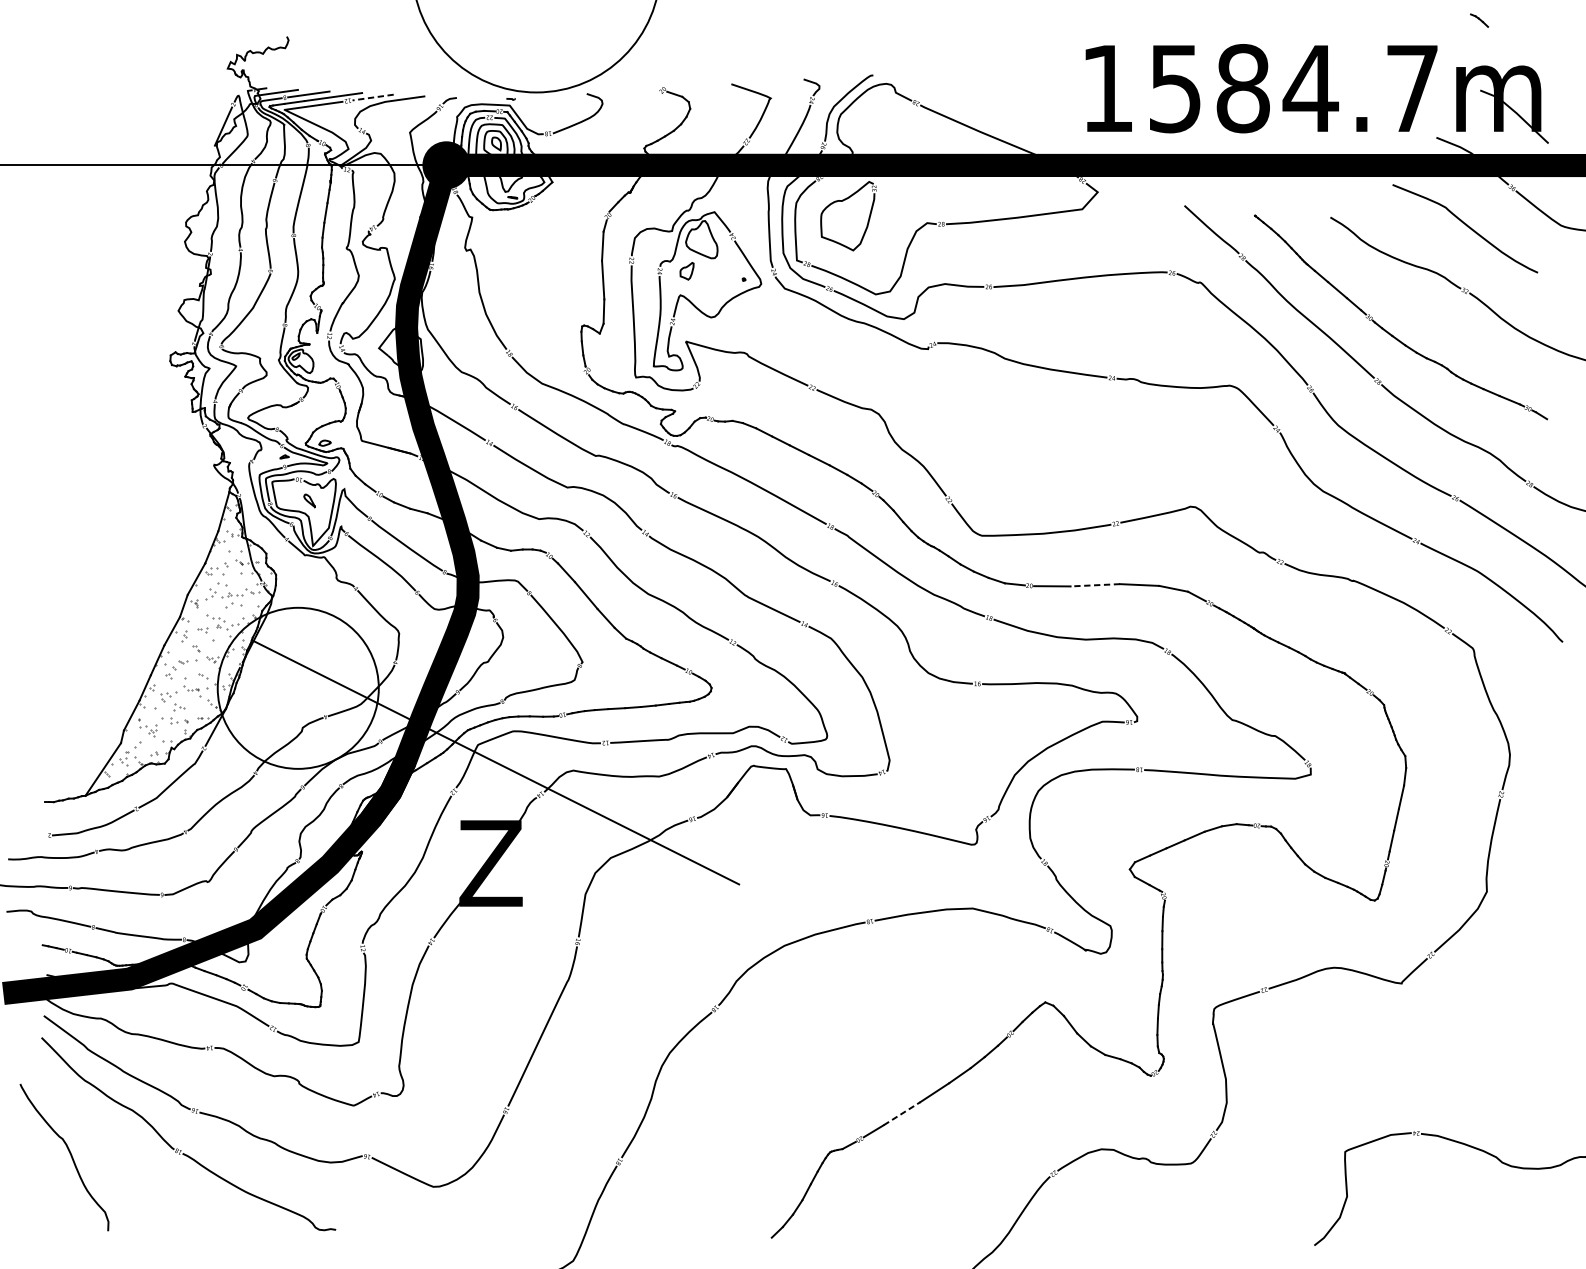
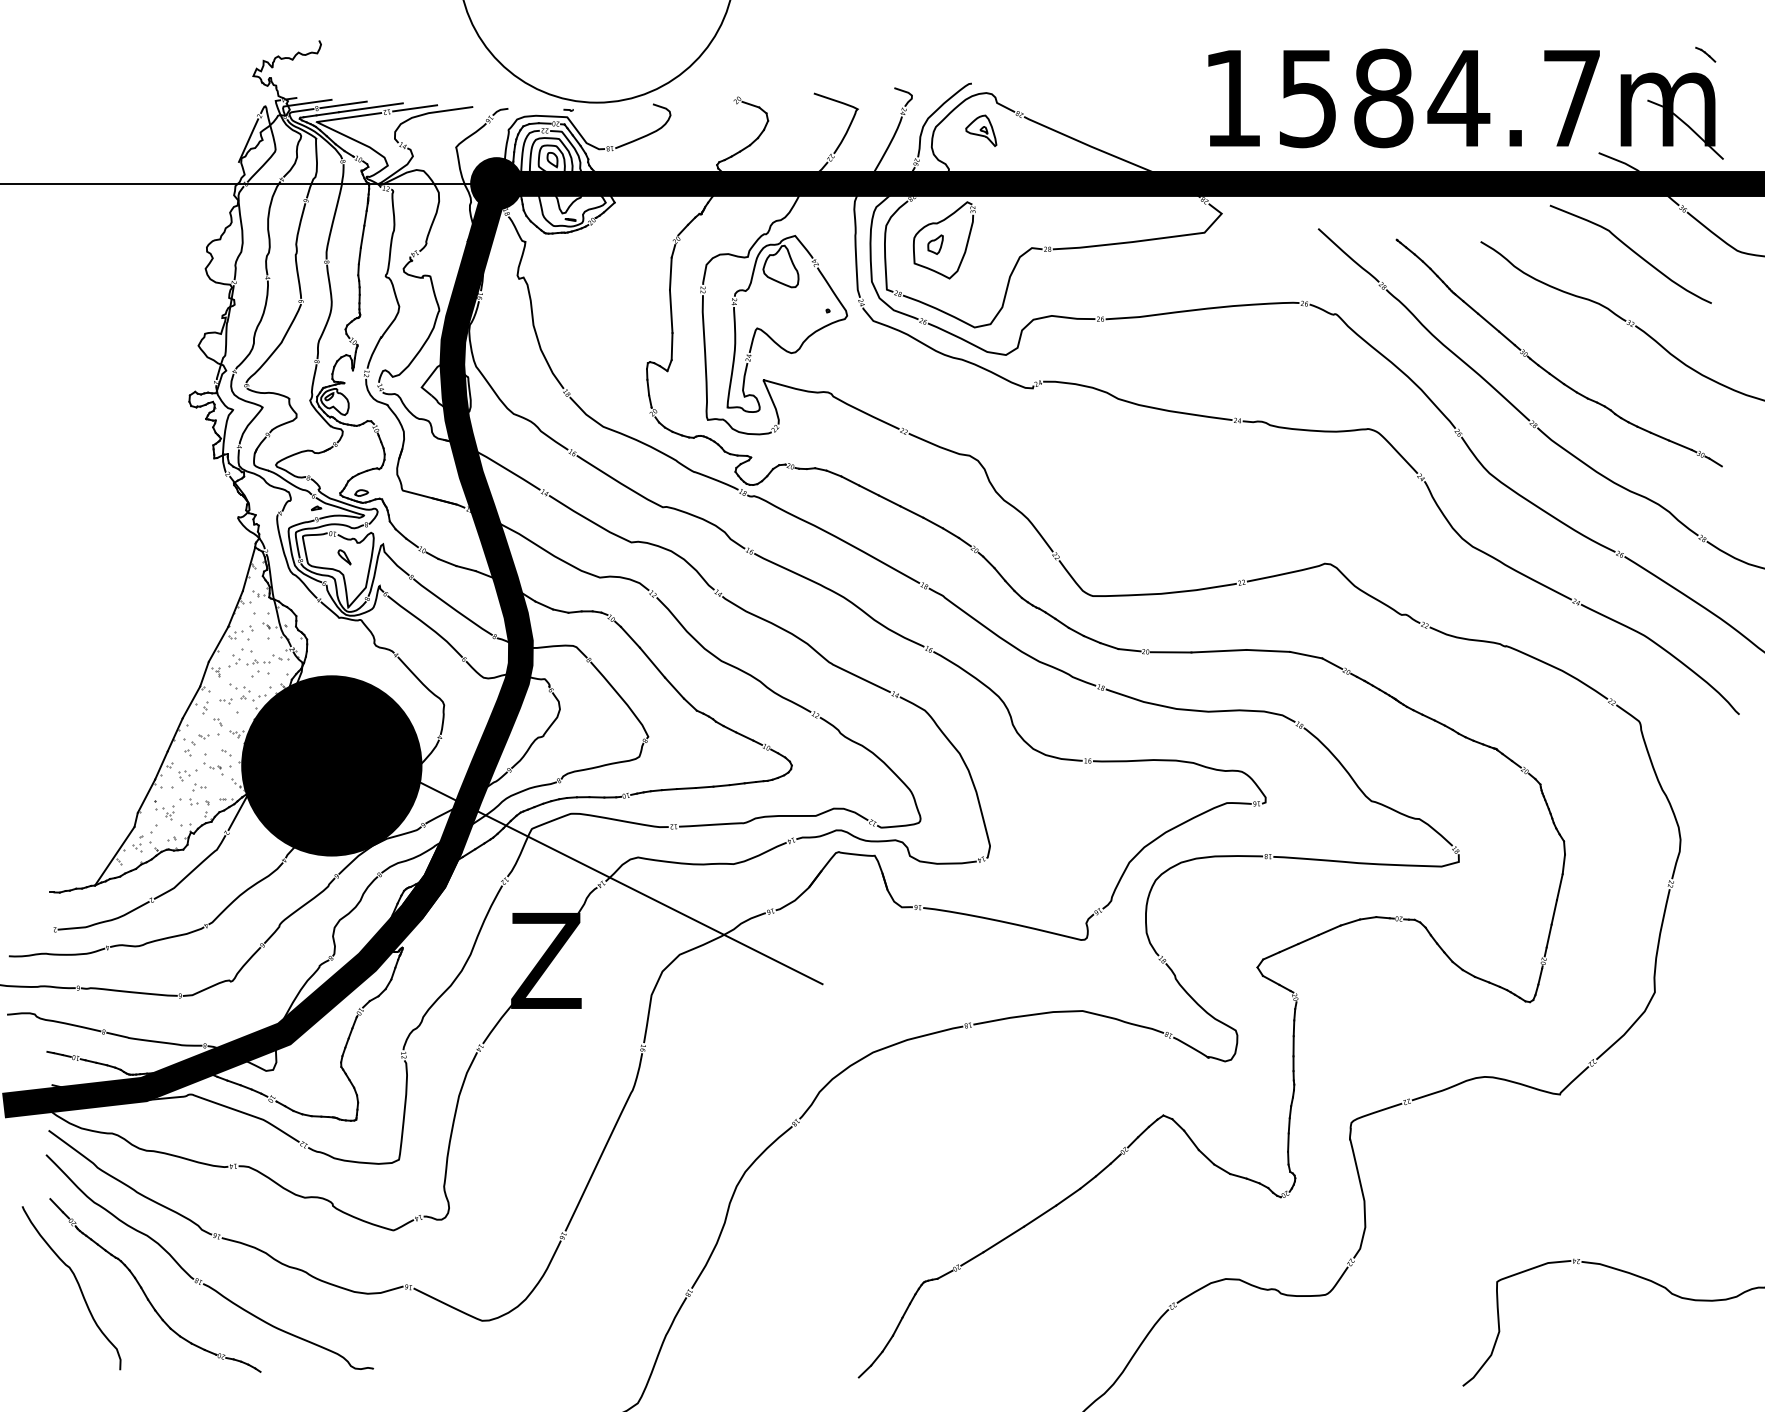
part: (1479, 20) -> (1705, 54), moved
line: (372, 97) -> (414, 108), dashed -> solid
part: (881, 117) -> (981, 130), added
part: (686, 271) -> (935, 244), moved
line: (1095, 585) -> (1219, 651), dashed -> solid
fill: (297, 687) -> (331, 765), added
line: (901, 1113) -> (1003, 1239), dashed -> solid
part: (129, 1160) -> (144, 1291), added

